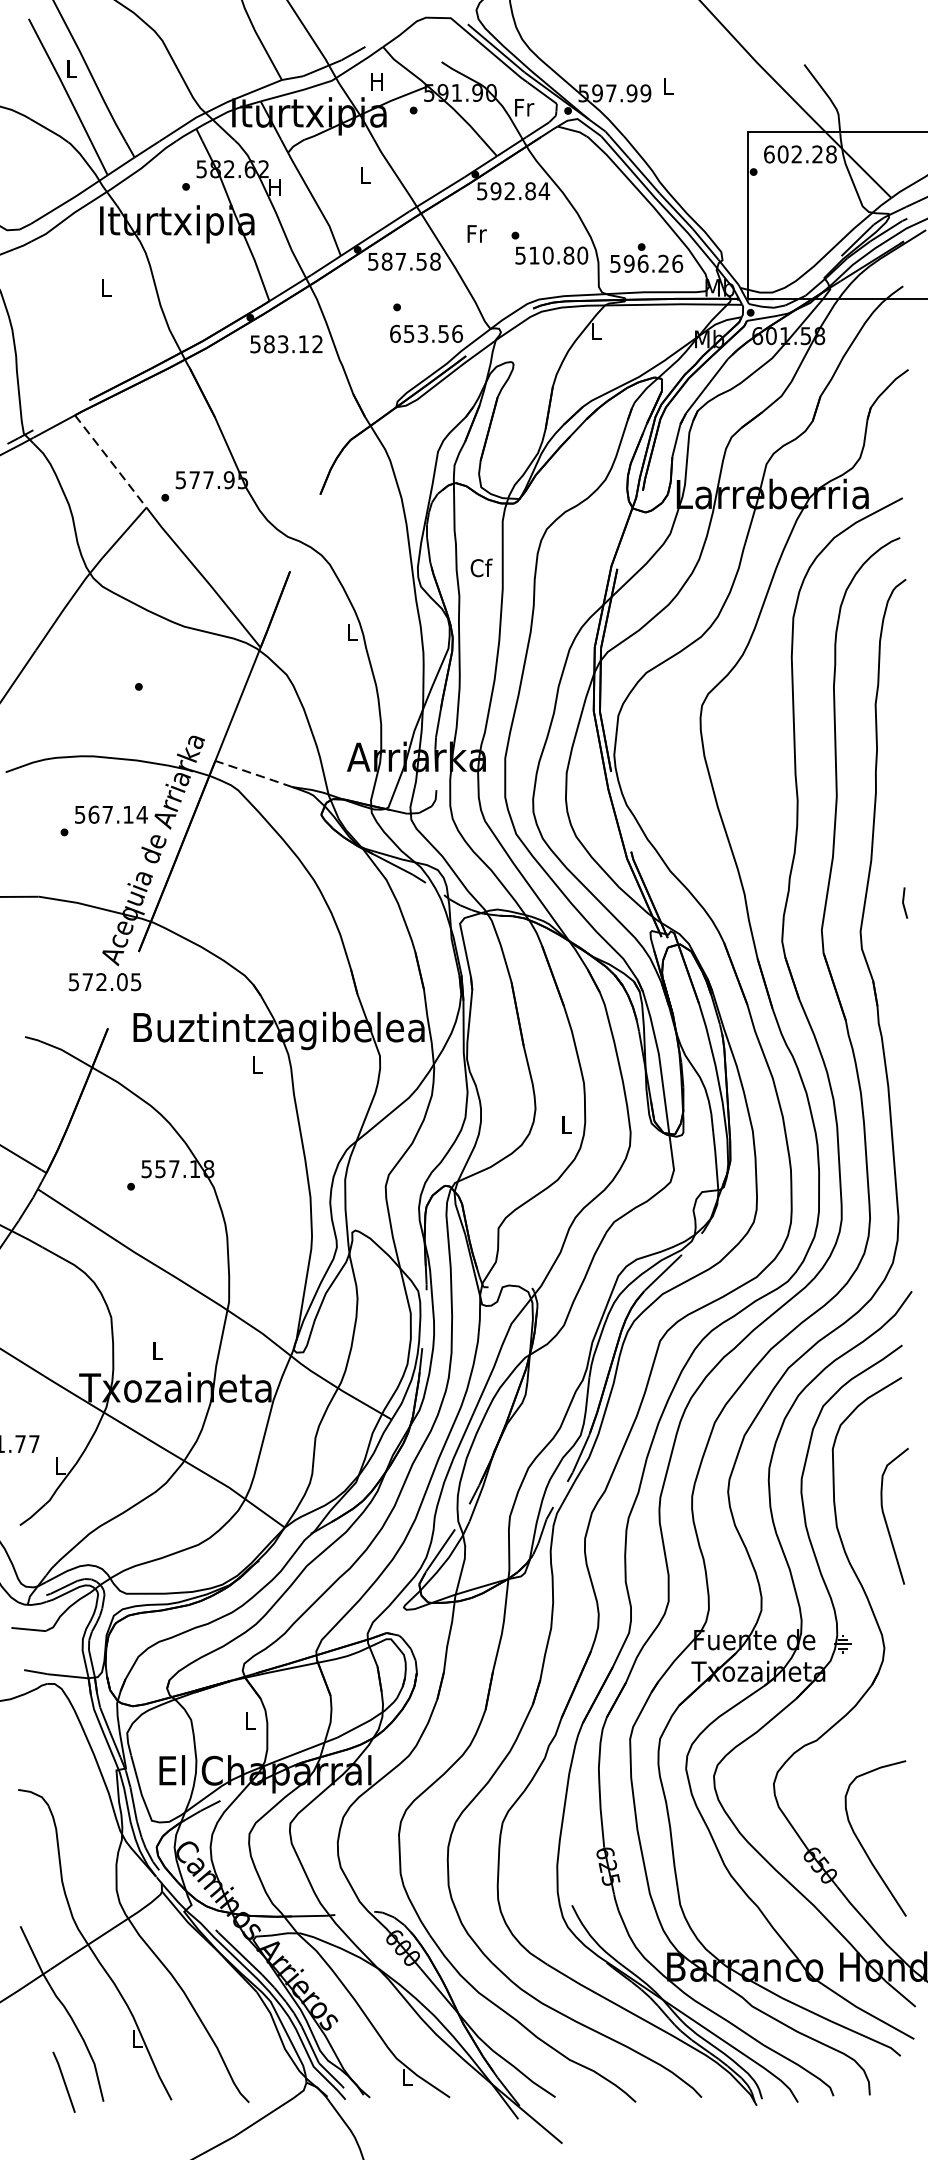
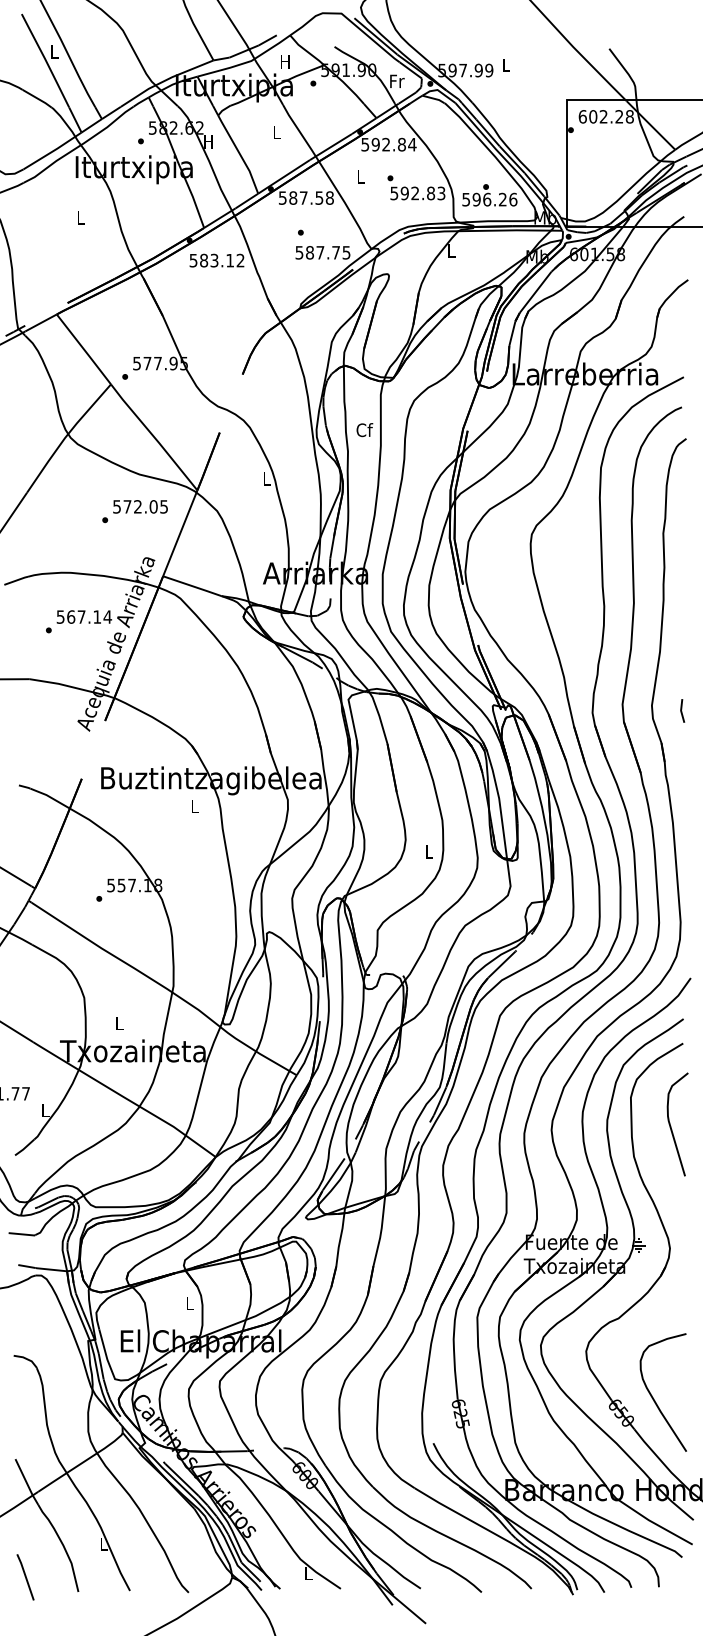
text: (477, 233) -> (361, 176), Fr -> L
text: (557, 255) -> (422, 193), 510.80 -> 592.83
text: (425, 333) -> (322, 252), 653.56 -> 587.75
line: (111, 462) -> (84, 350), dashed -> solid
line: (254, 774) -> (192, 586), dashed -> solid
line: (904, 901) -> (682, 709), moved
text: (104, 981) -> (140, 506), moved
curve: (886, 1518) -> (671, 1126), moved
line: (64, 2082) -> (25, 1577), moved

